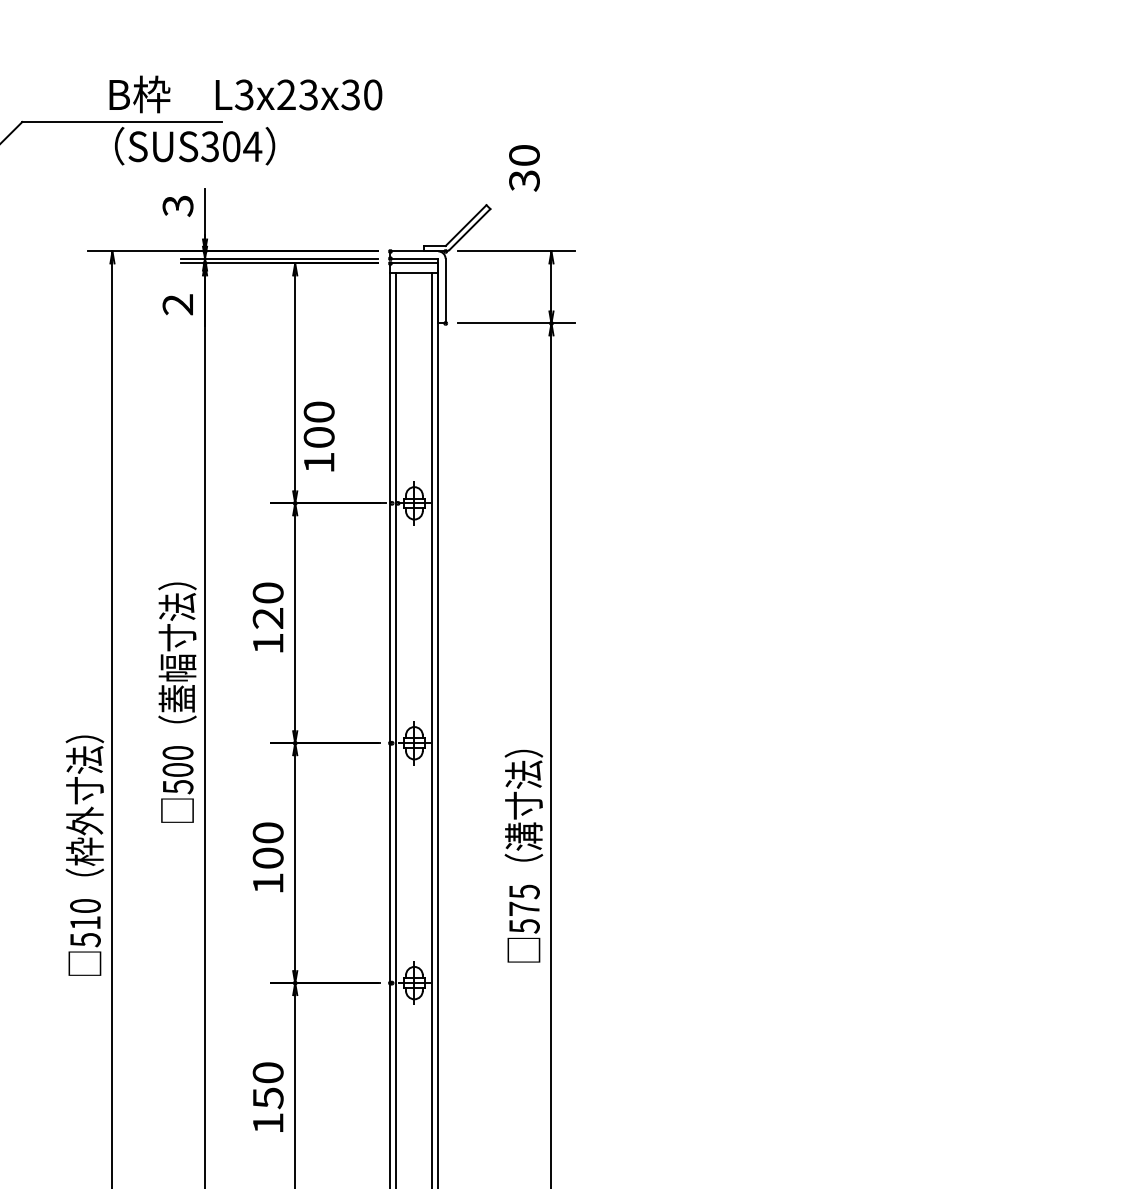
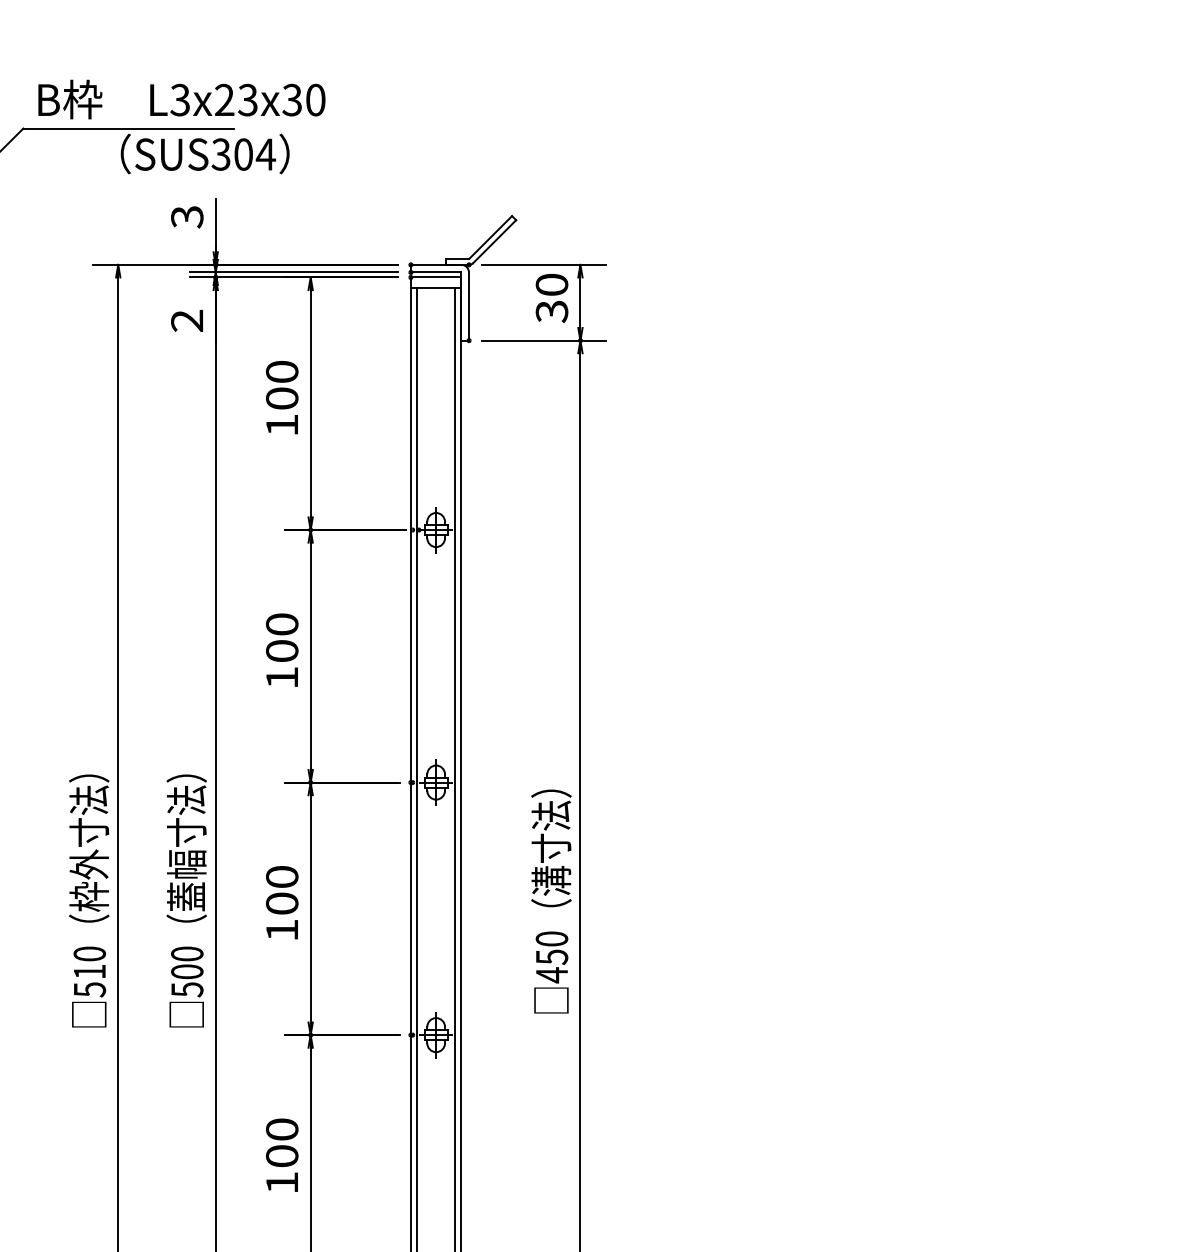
text: (245, 94) -> (181, 99), moved
text: (524, 168) -> (552, 298), moved
text: (318, 436) -> (281, 397), moved
text: (267, 618) -> (281, 651), 120 -> 100
text: (177, 702) -> (186, 900), moved
text: (524, 909) -> (552, 957), 575 -> 450
text: (267, 1098) -> (281, 1156), 150 -> 100

